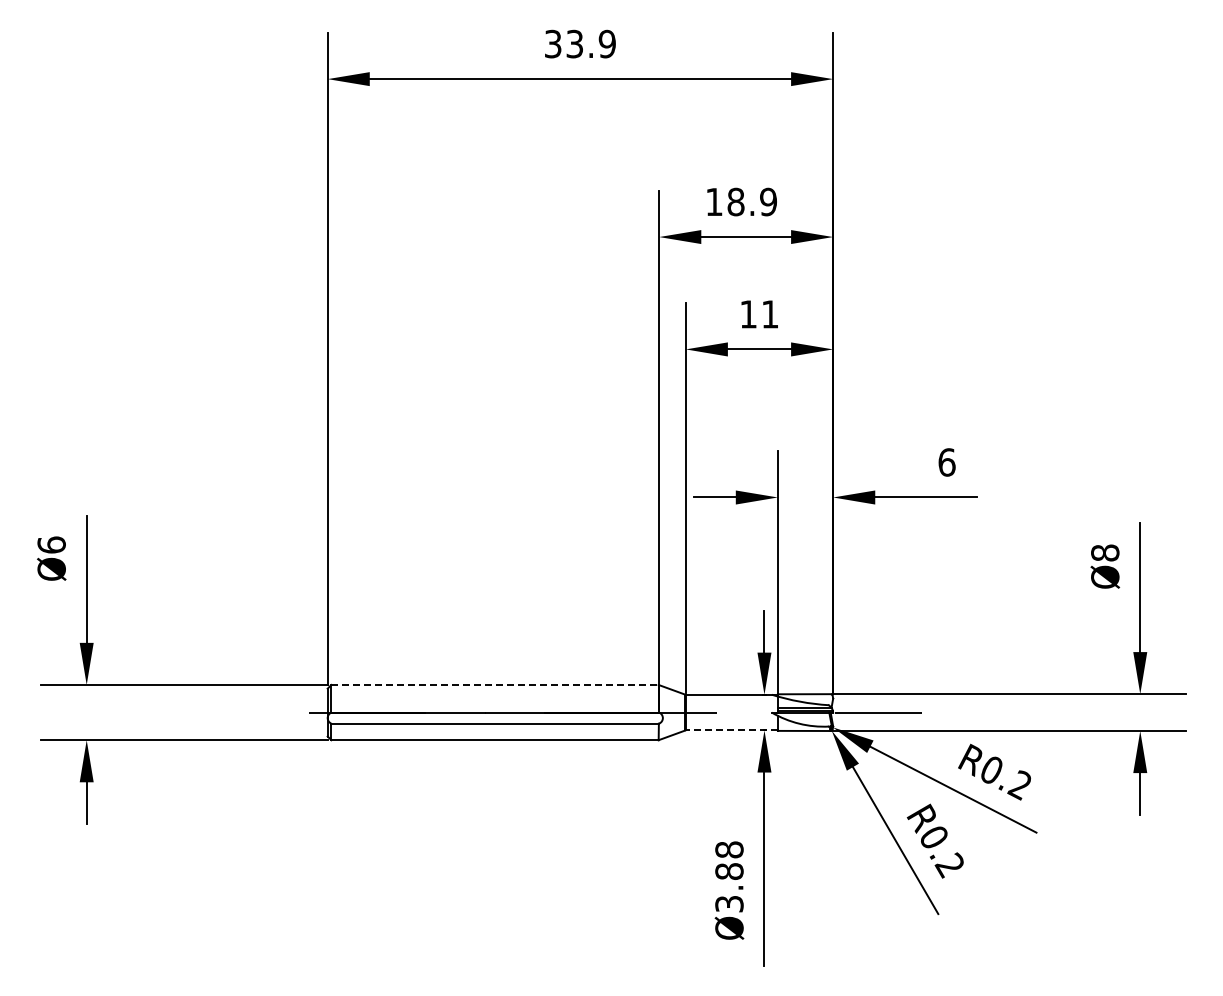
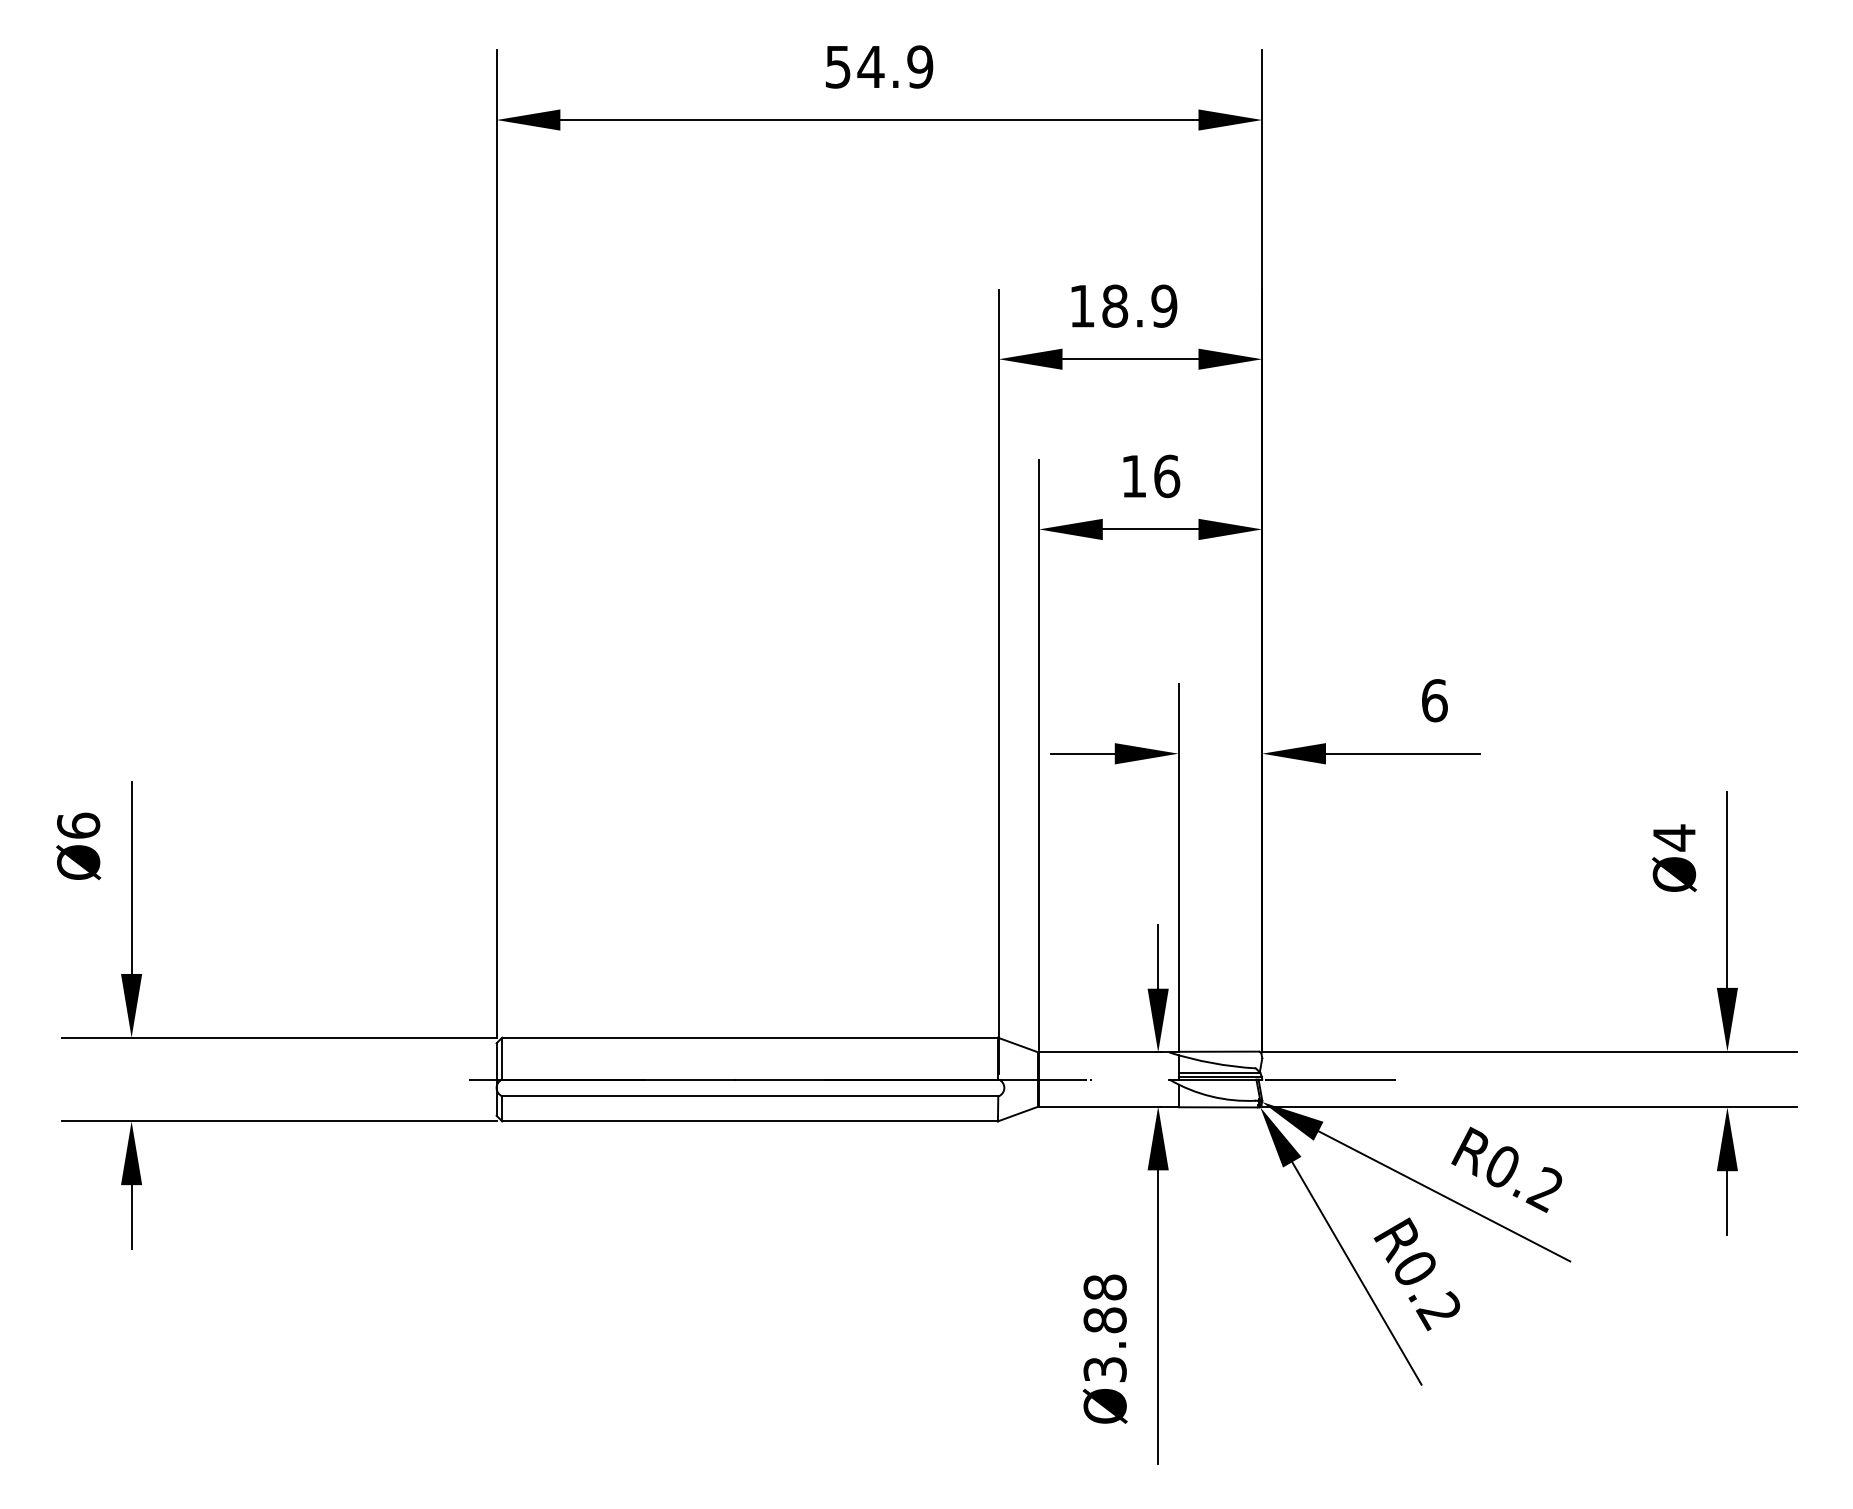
text: (564, 43) -> (855, 66), 33.9 -> 54.9
text: (769, 314) -> (1165, 476), 11 -> 16
text: (1105, 553) -> (1674, 838), Ø8 -> Ø4
line: (495, 684) -> (750, 1036), dashed -> solid
line: (731, 730) -> (1108, 1106), dashed -> solid

